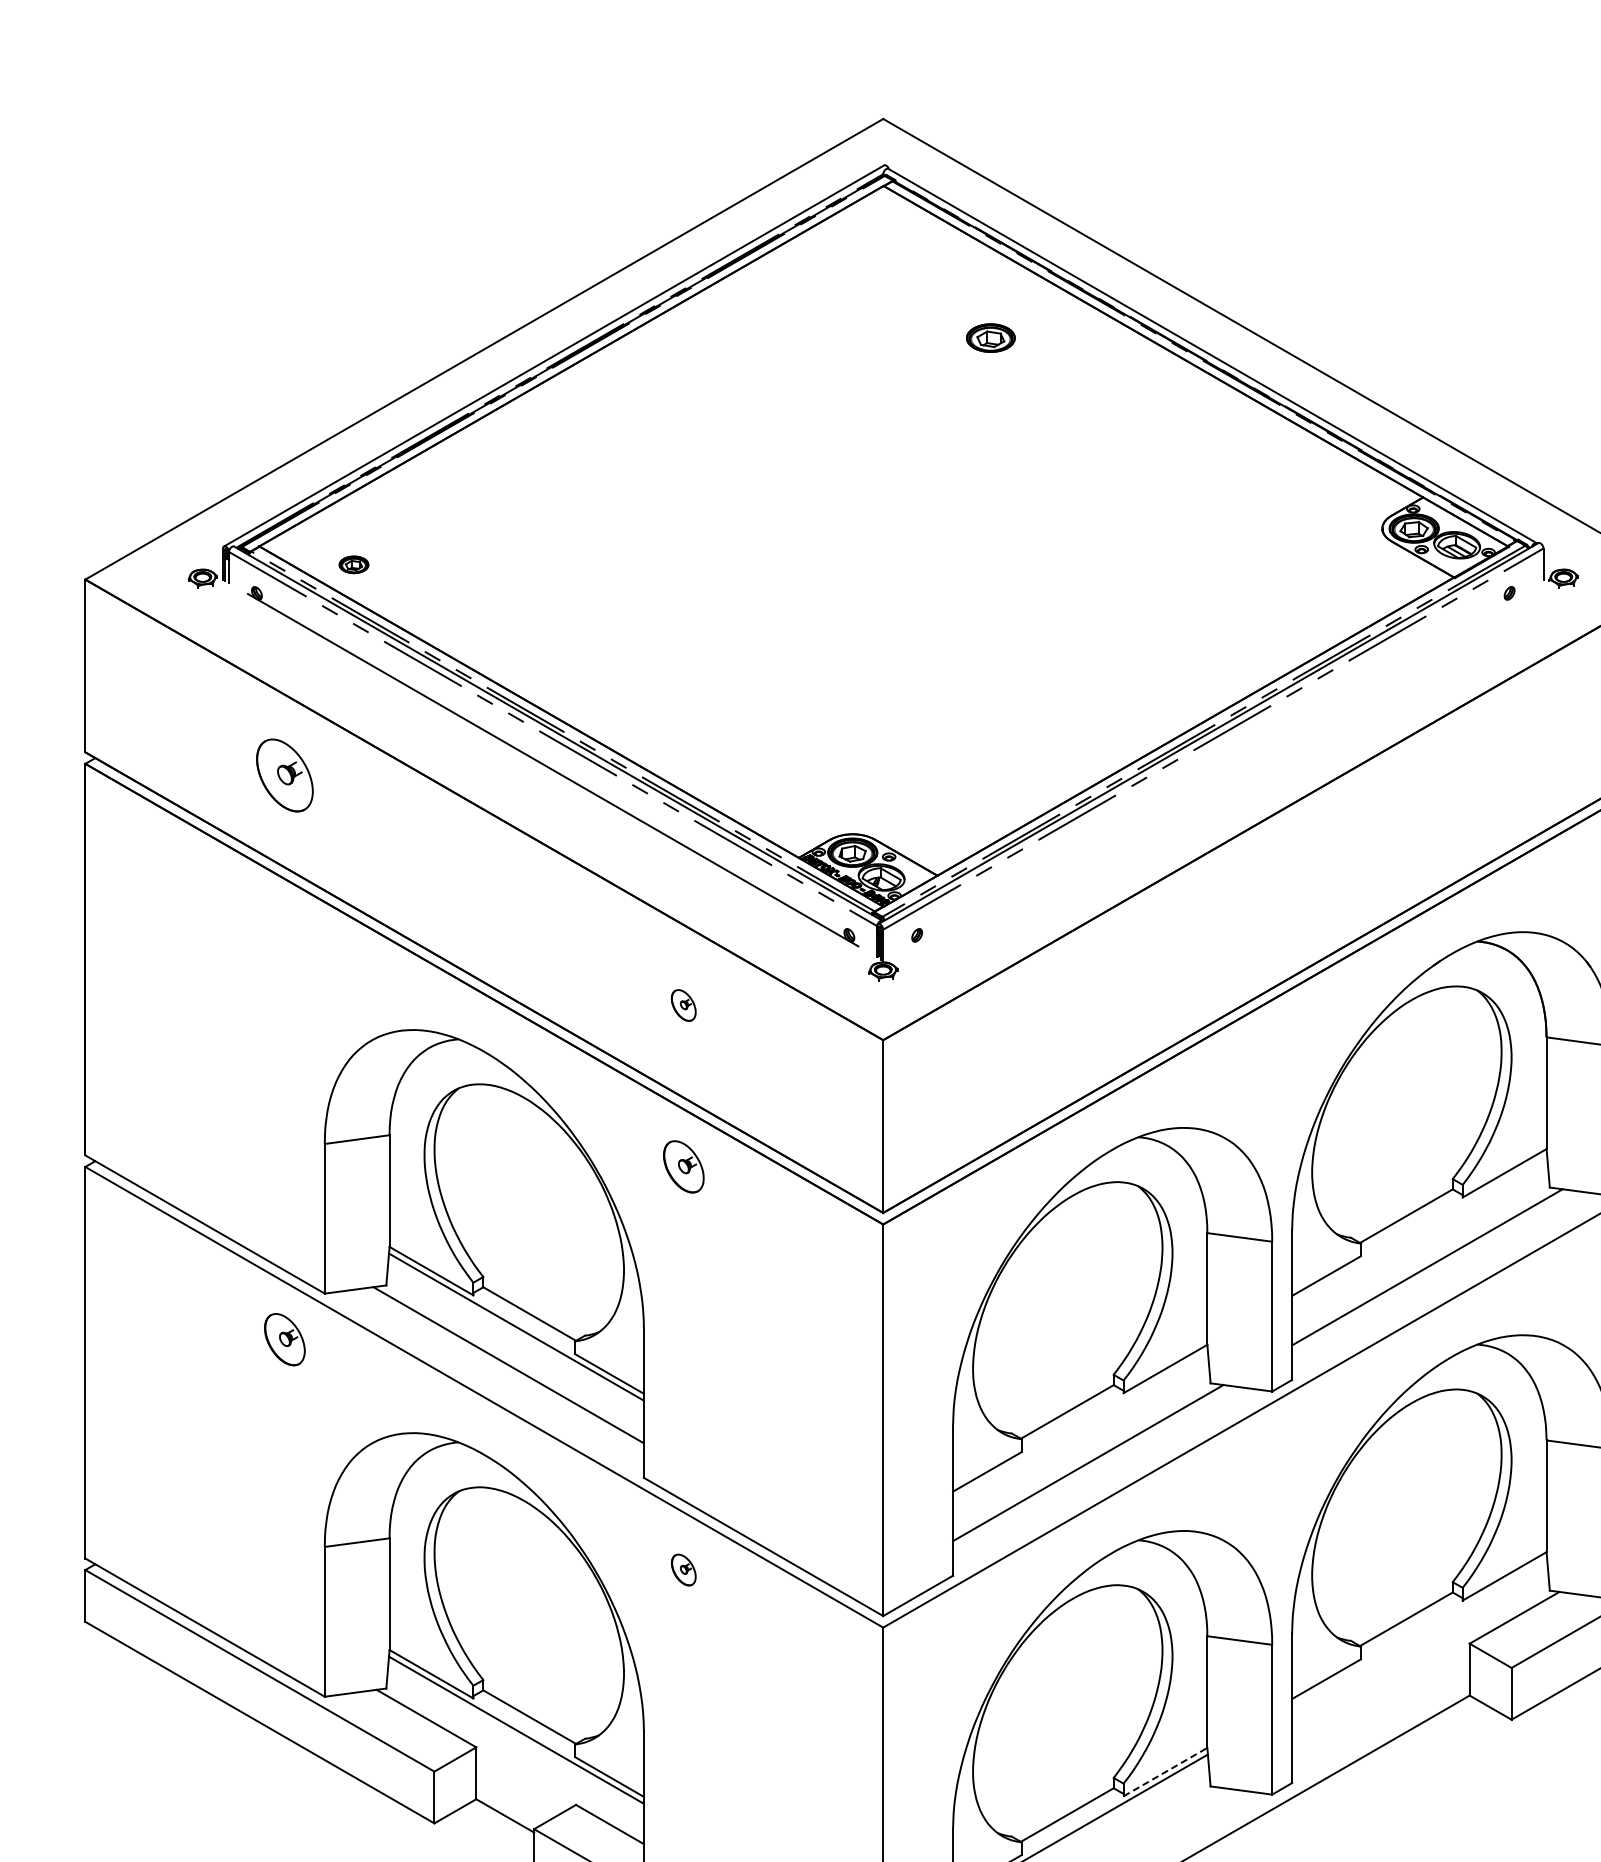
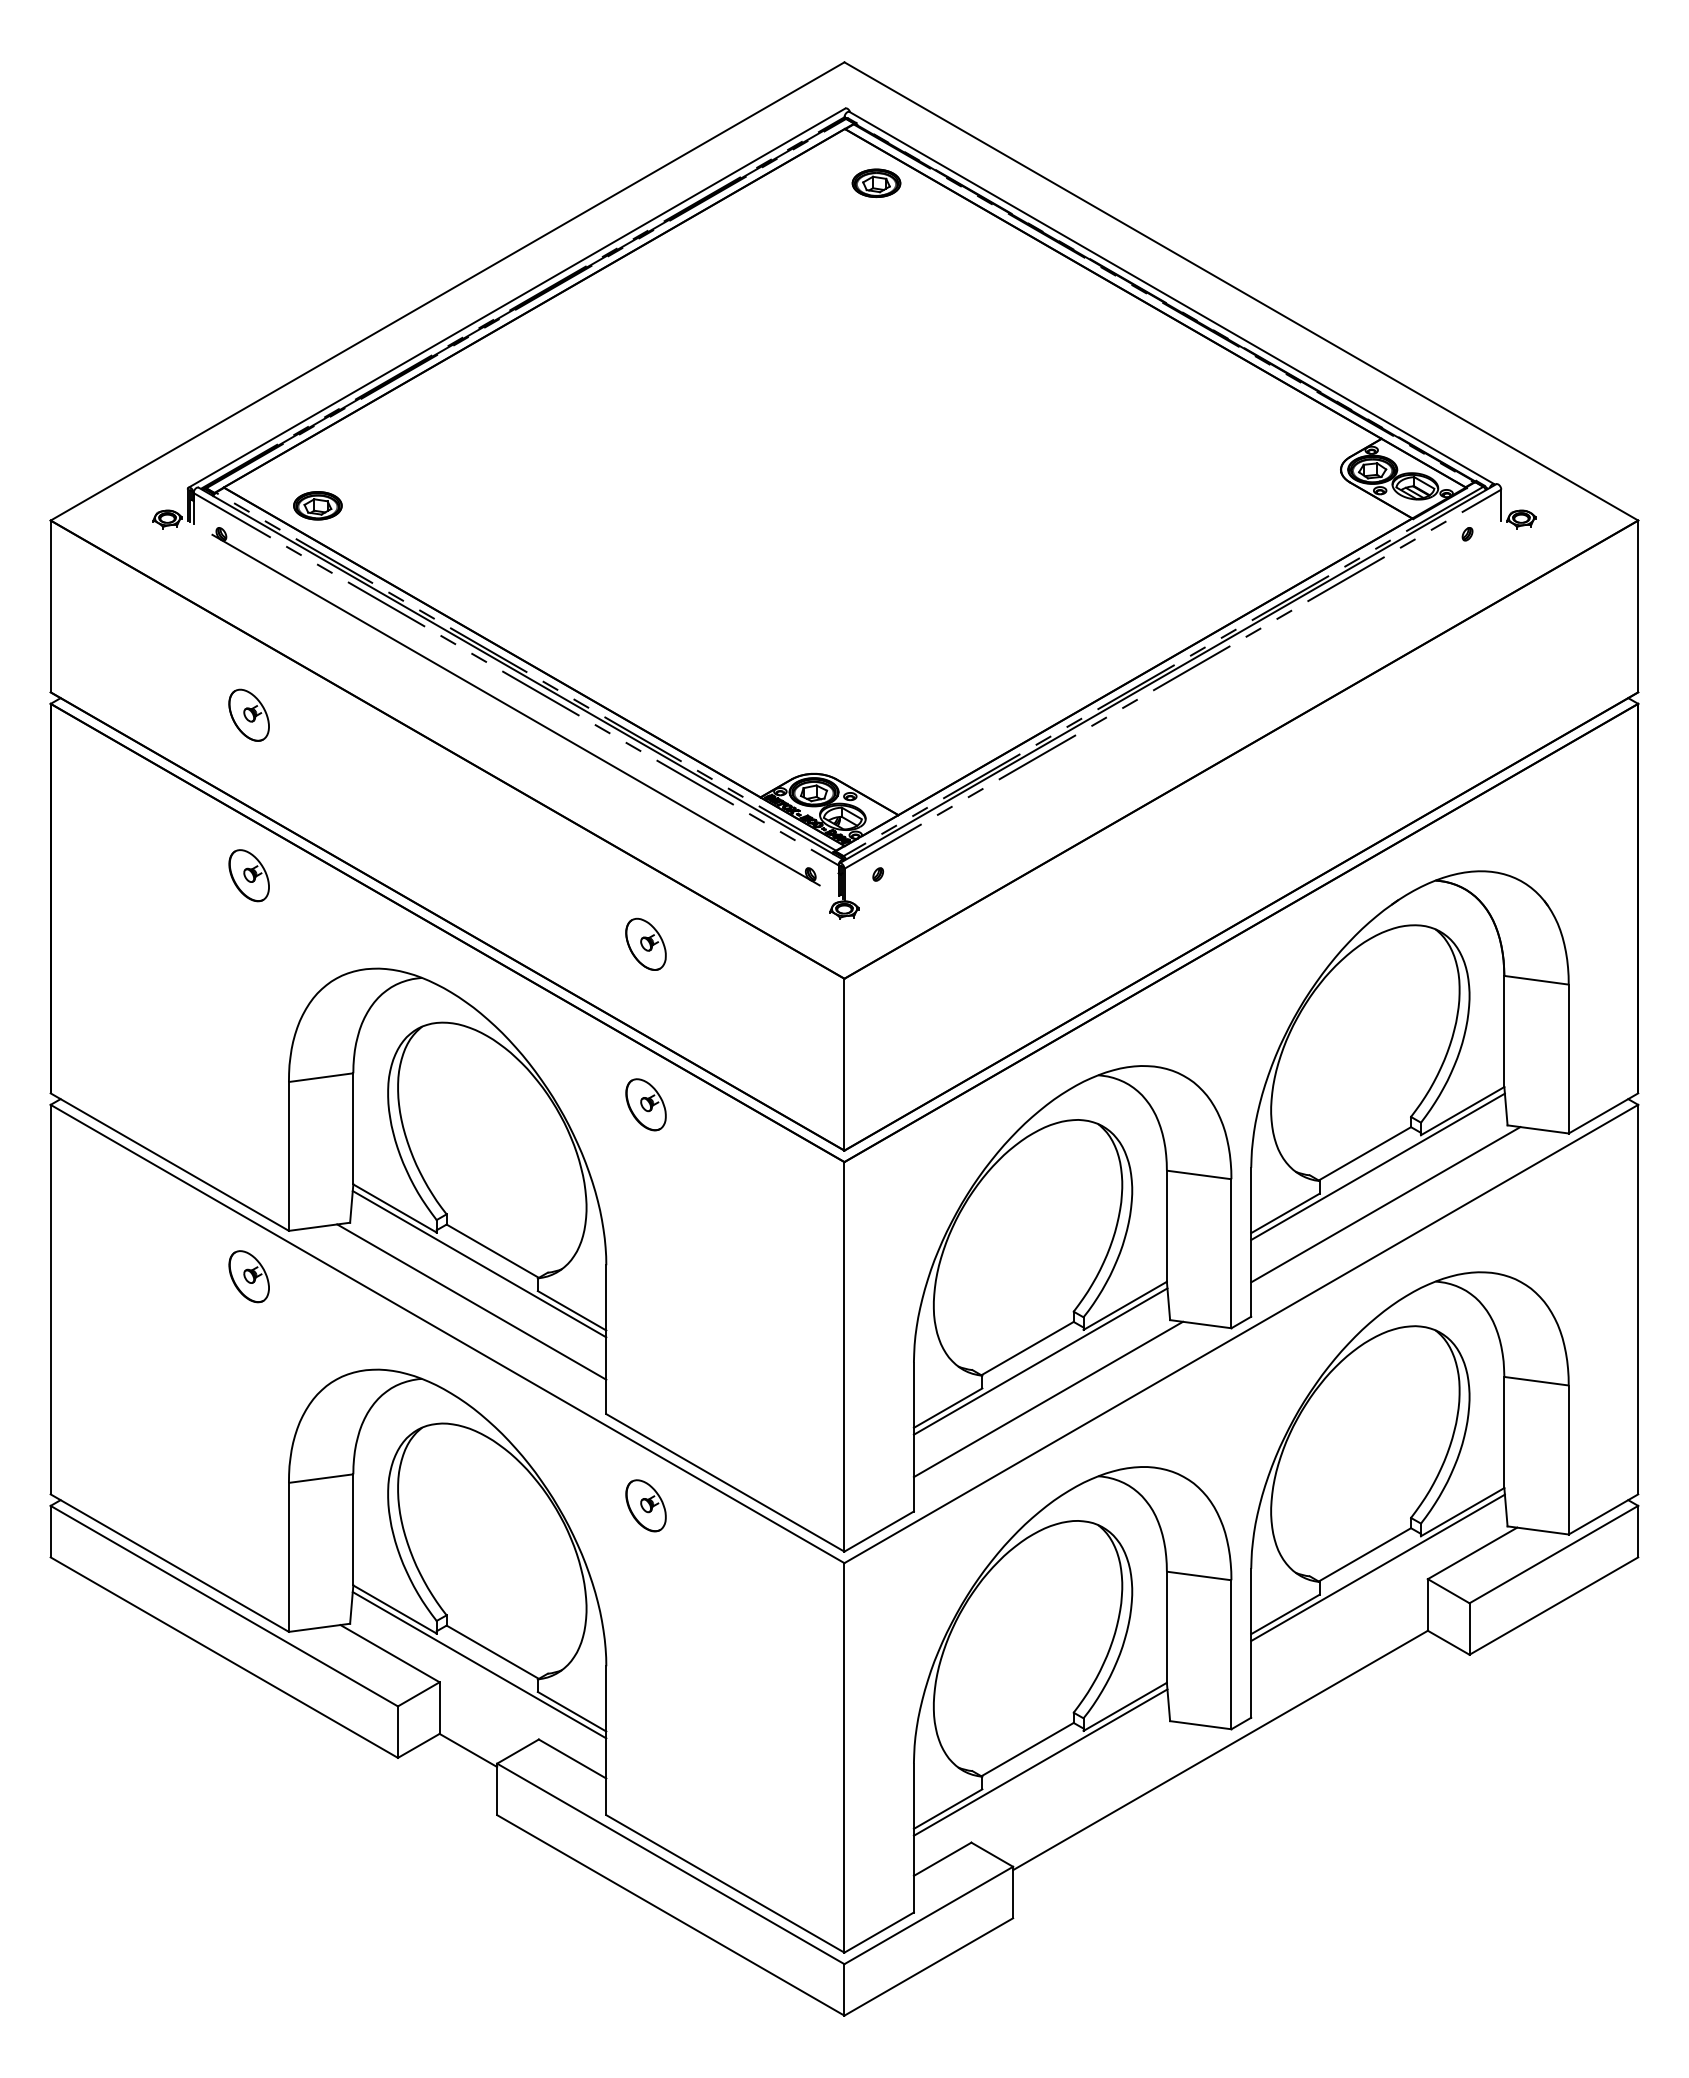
part: (990, 337) -> (876, 182), moved
part: (353, 564) -> (317, 505), size x1.67
part: (284, 774) -> (248, 714), size x0.71
part: (284, 936) -> (248, 875), added
part: (683, 1004) -> (645, 943), size x1.67
line: (1419, 1228) -> (1377, 1166), added
line: (1080, 1424) -> (1040, 1361), added
part: (683, 1569) -> (645, 1505), size x1.67
line: (1419, 1631) -> (1377, 1567), added
line: (1165, 1771) -> (1125, 1706), dashed -> solid

